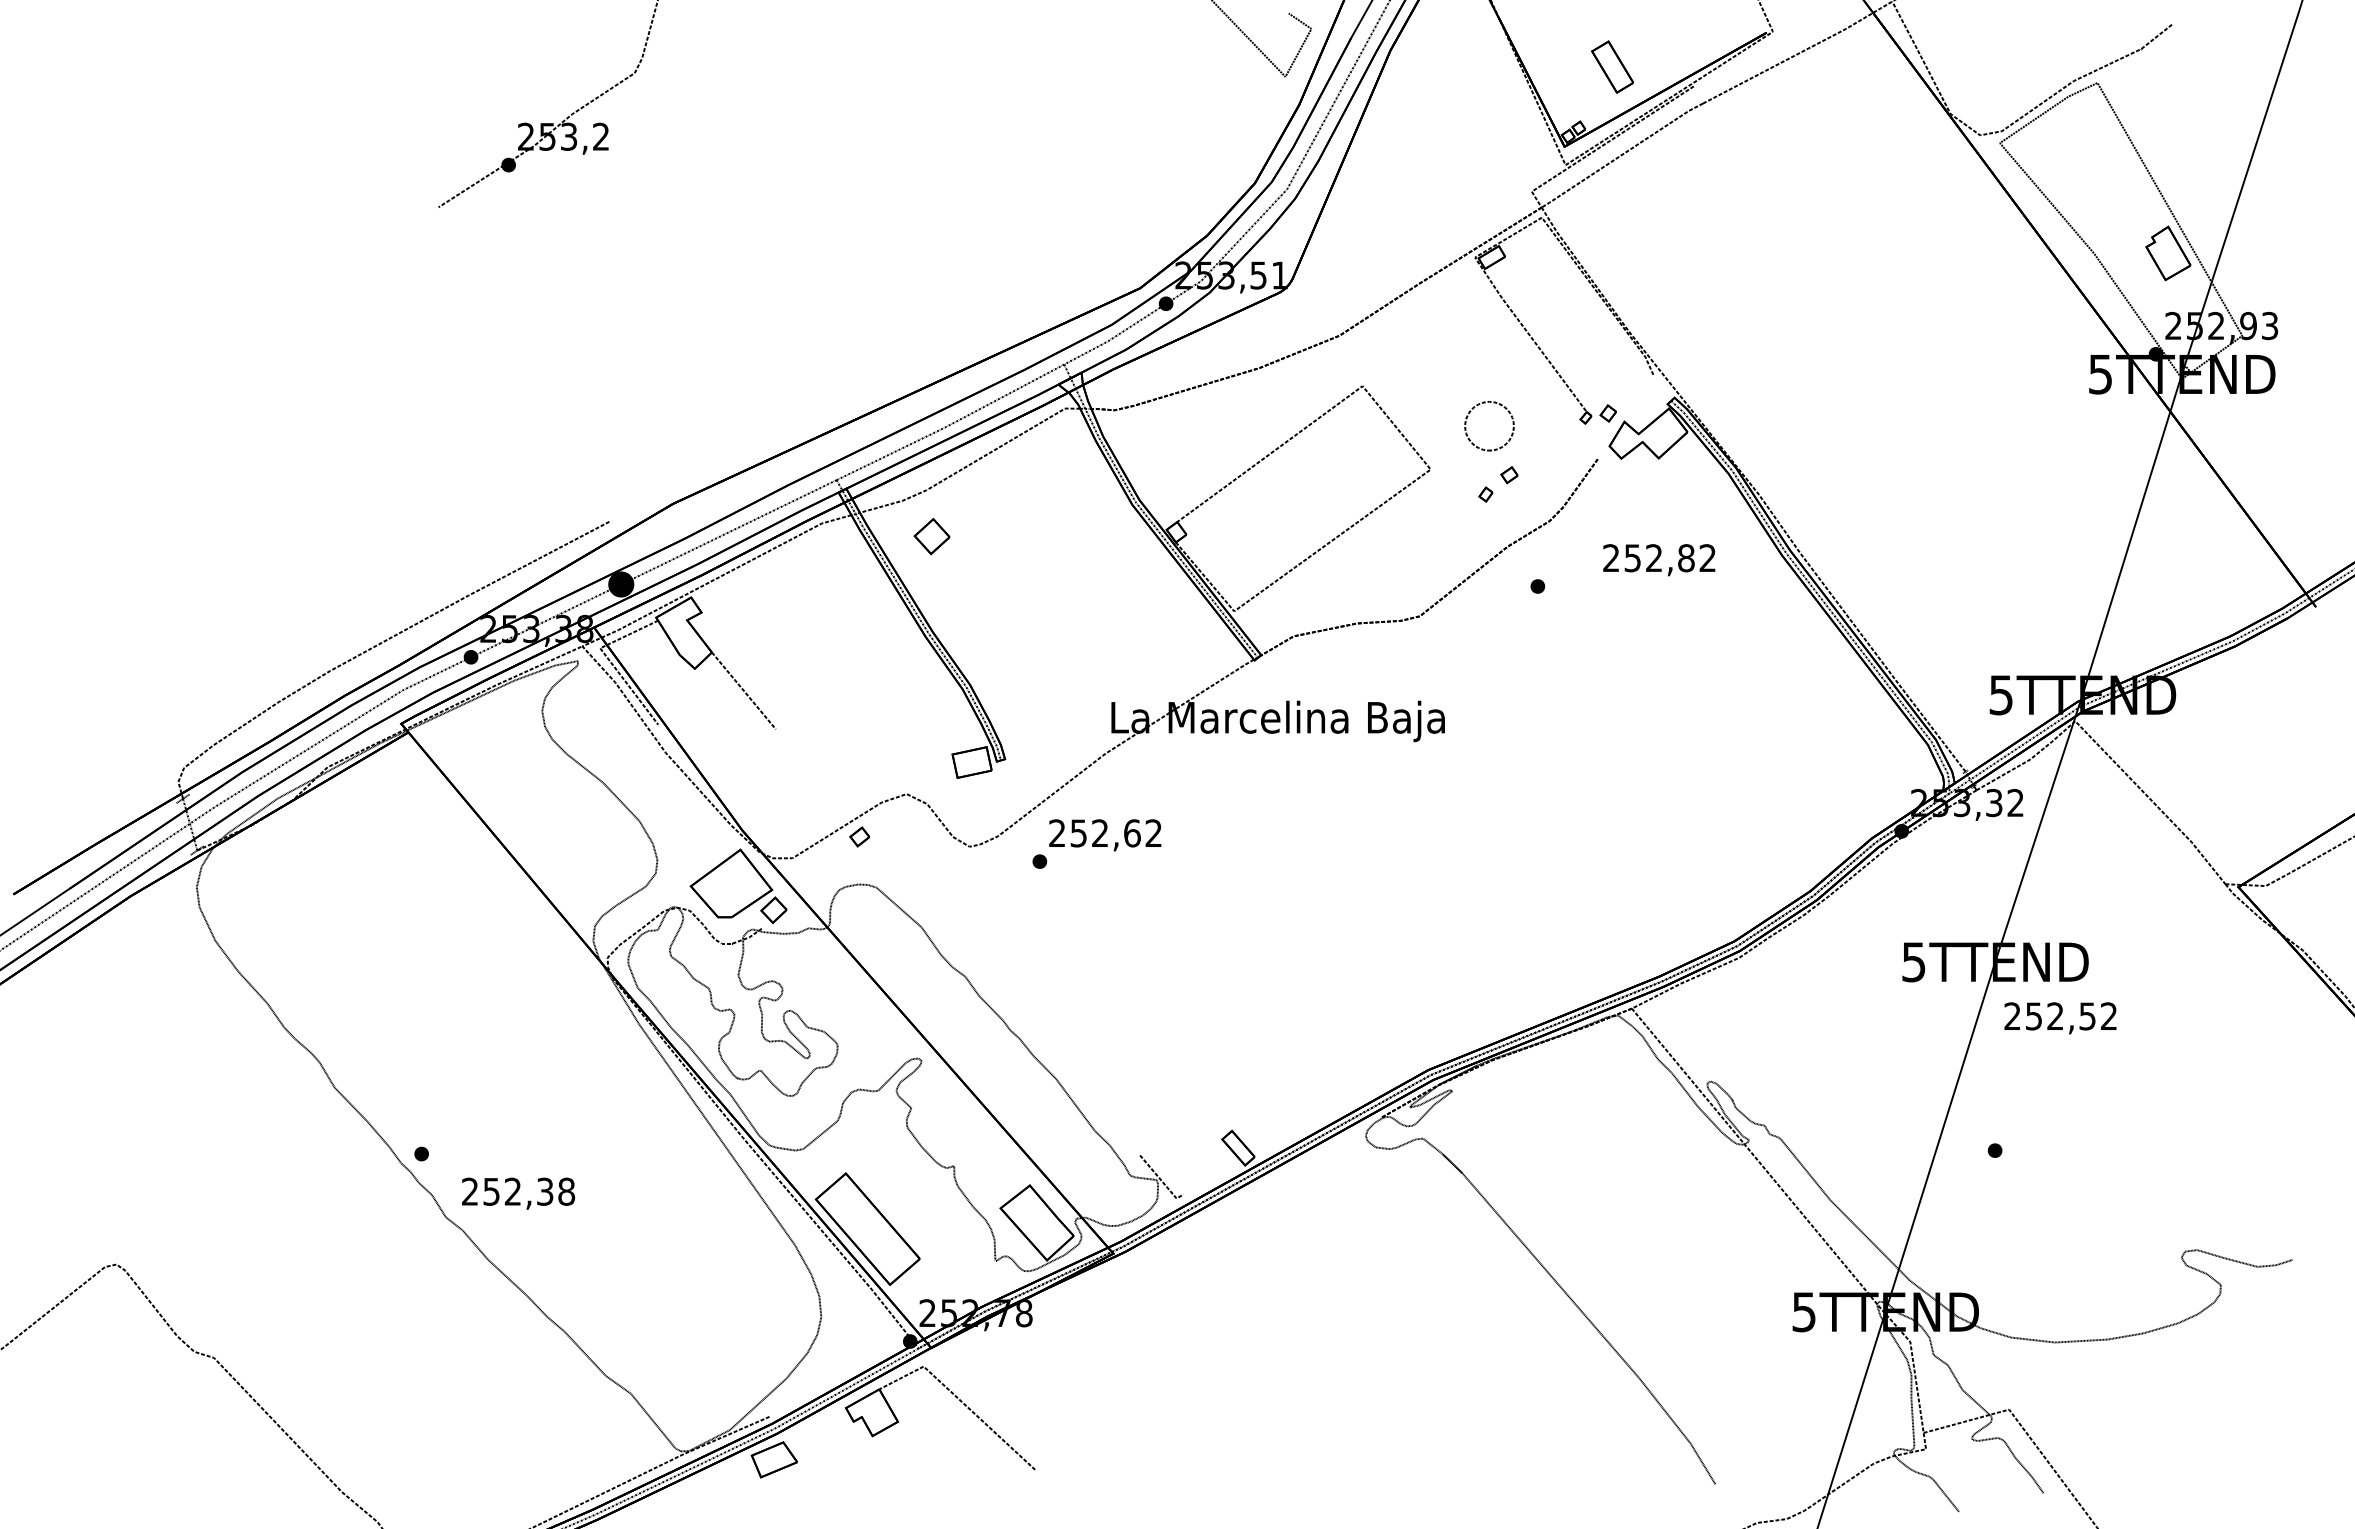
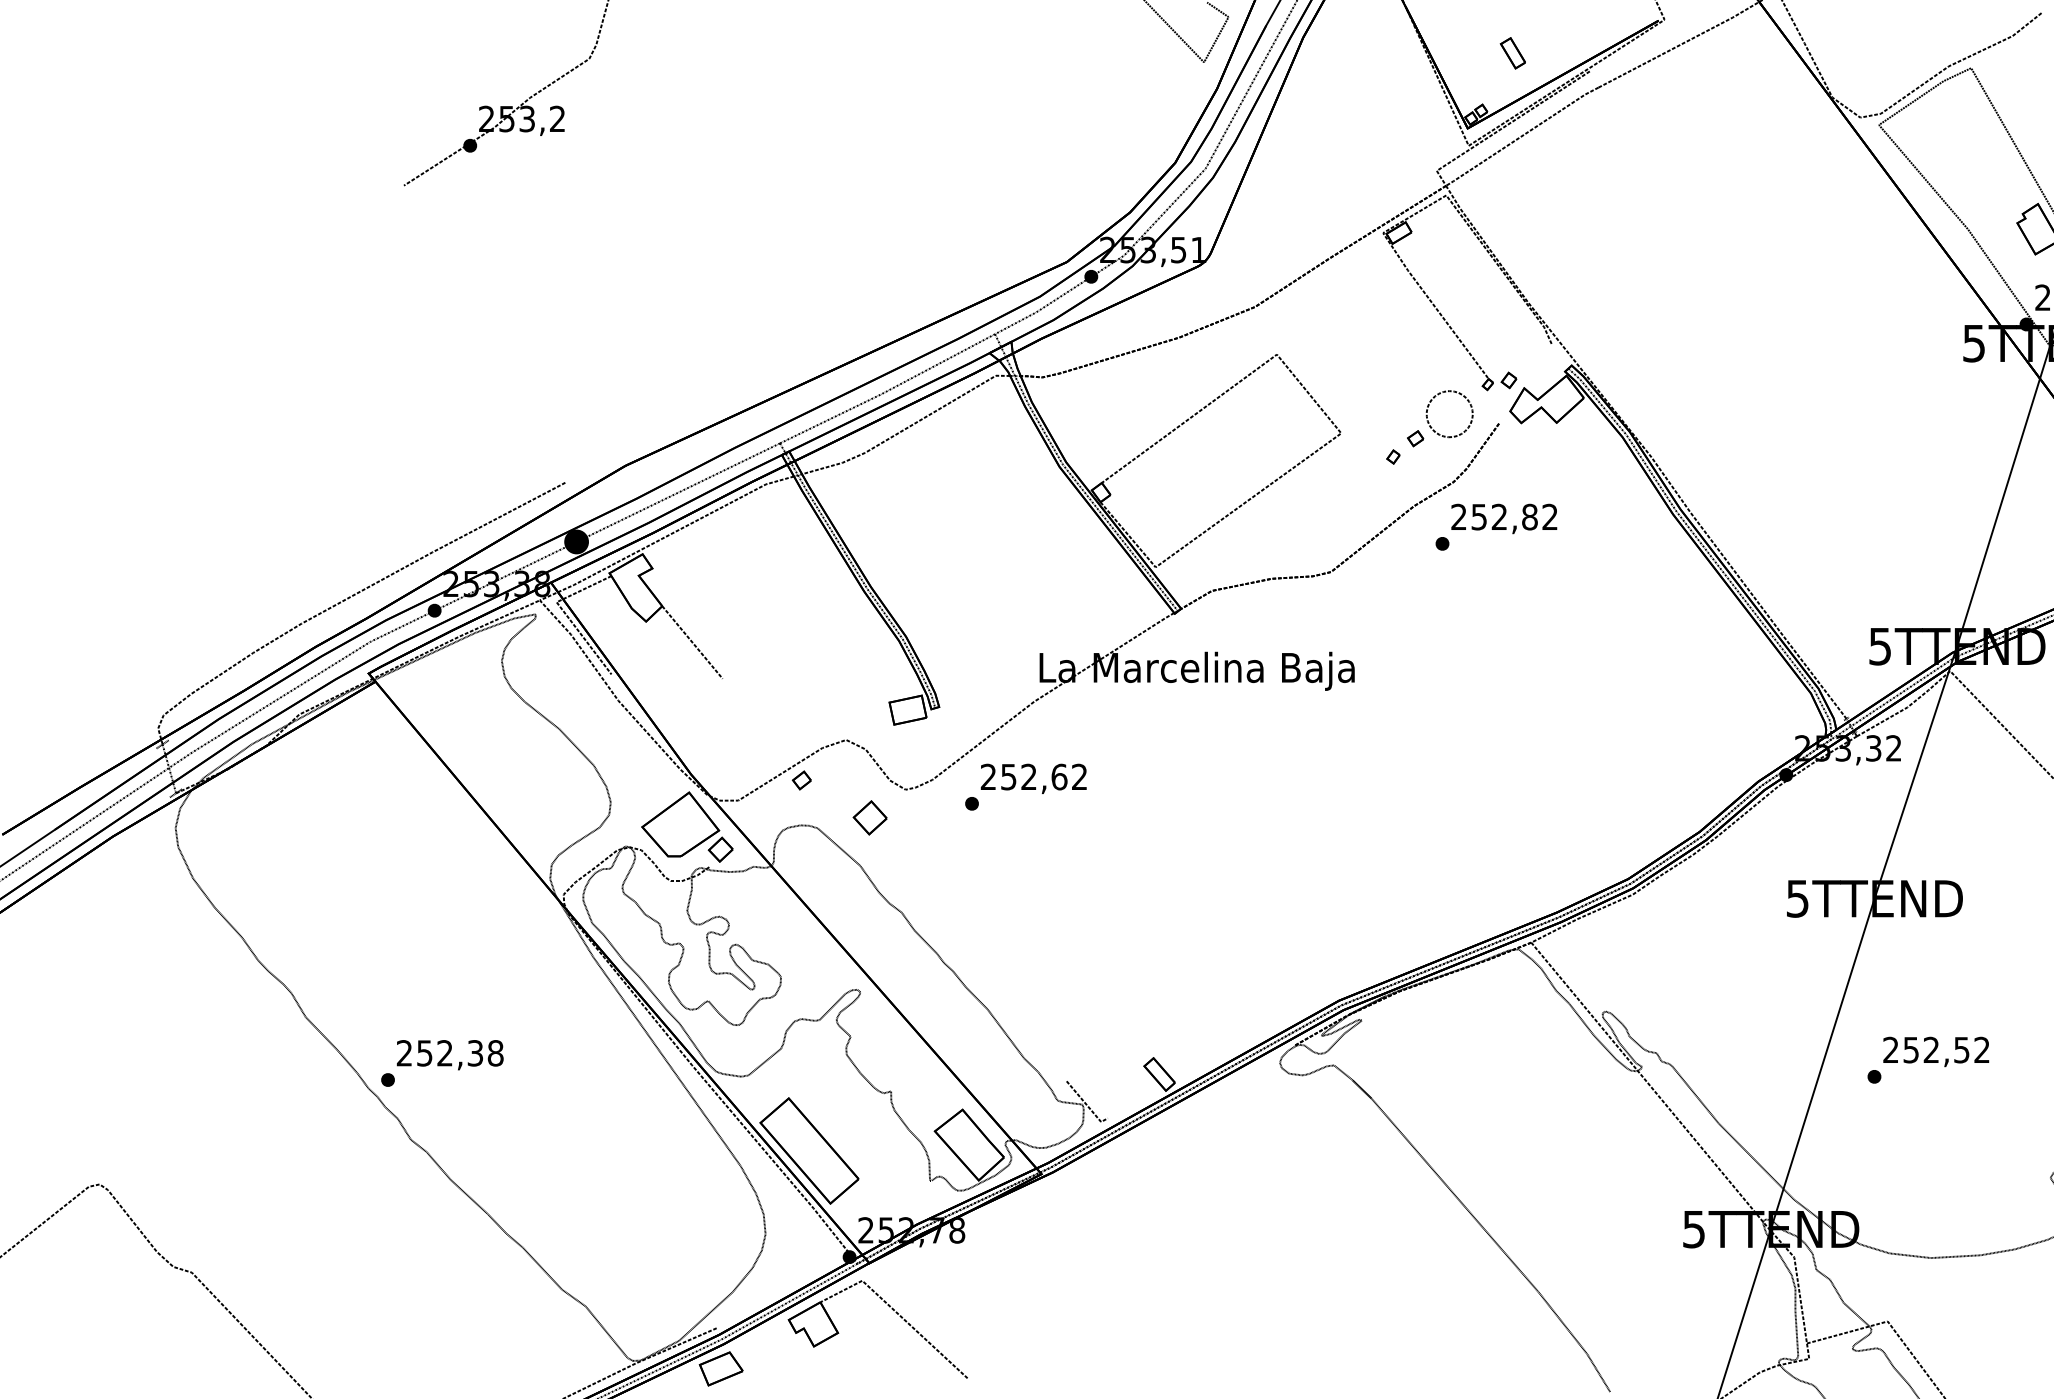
part: (1612, 67) -> (1513, 53), size x0.62
part: (1483, 448) -> (1444, 435), moved
part: (931, 536) -> (869, 817), moved
text: (1659, 560) -> (1504, 519), moved
text: (2060, 1018) -> (1936, 1052), moved
text: (518, 1193) -> (450, 1054), moved

